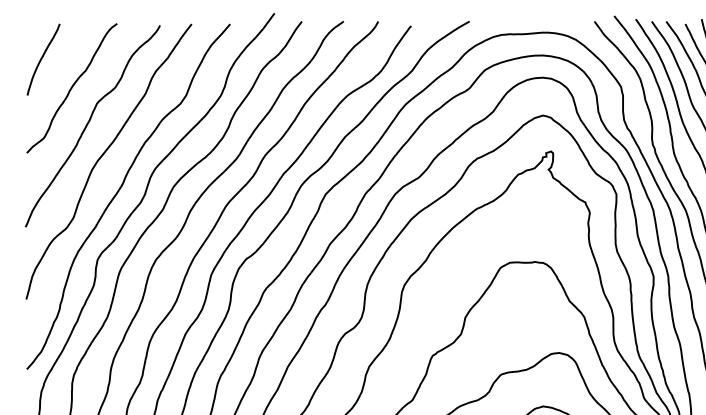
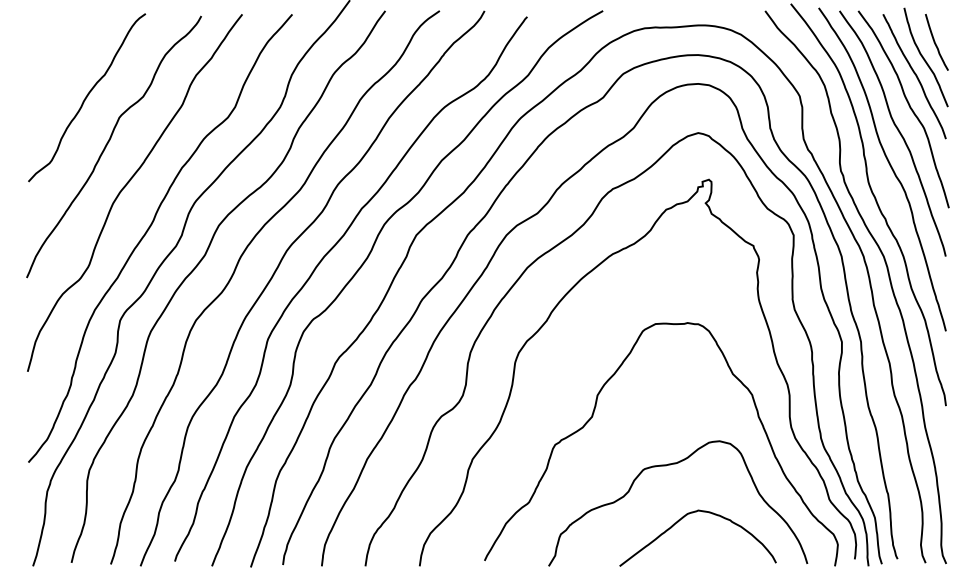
curve: (42, 58) -> (48, 59), removed

